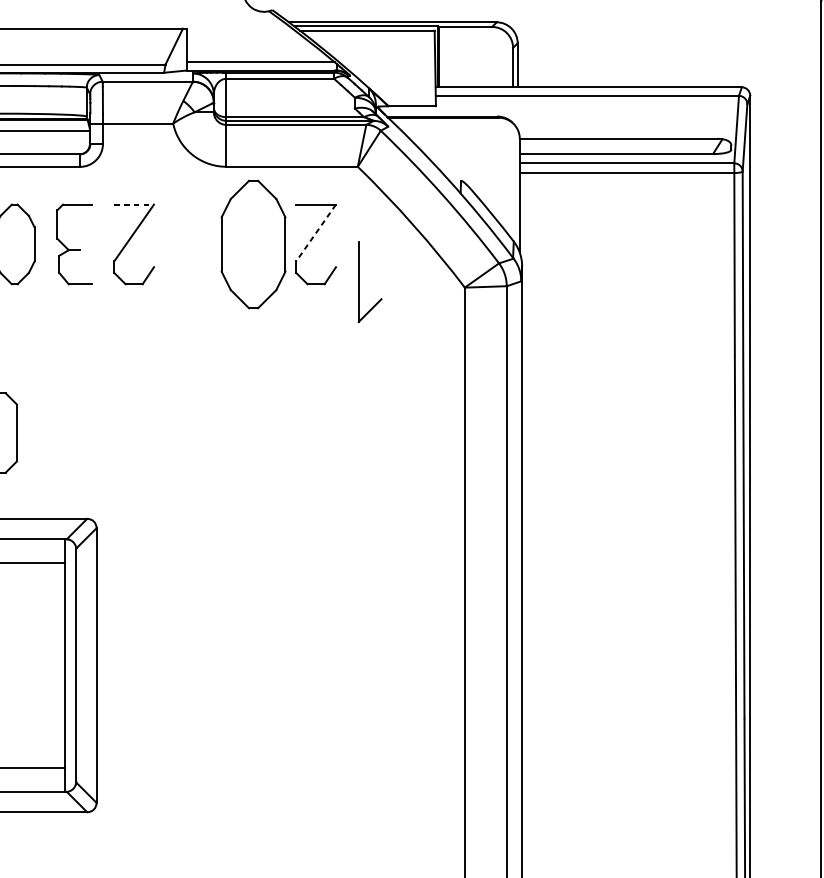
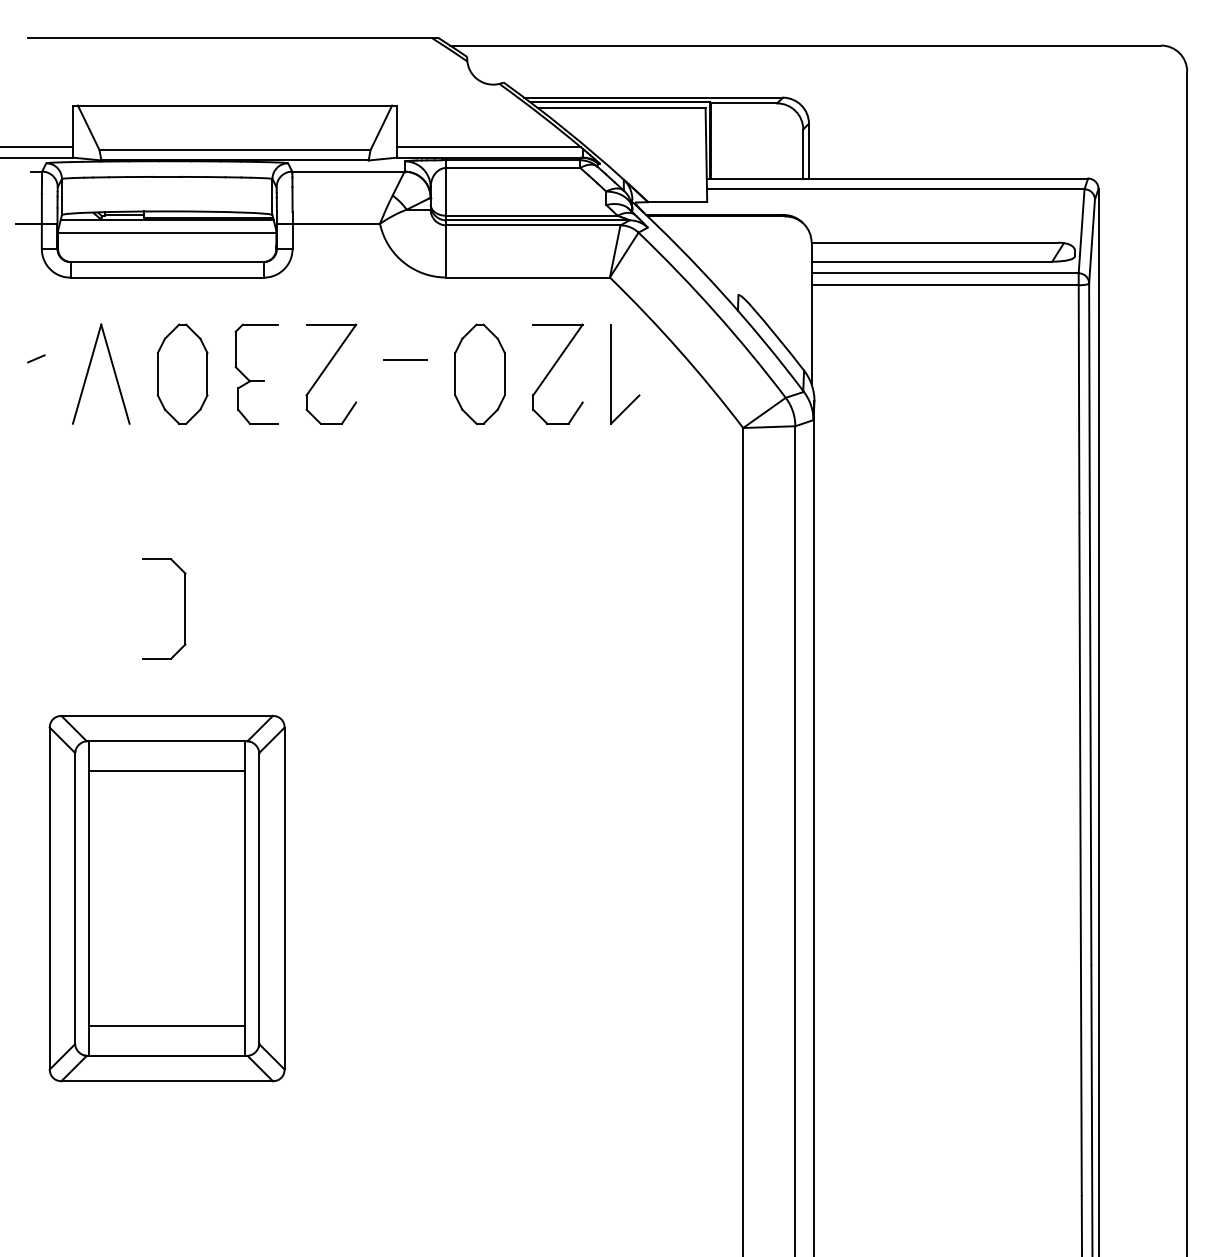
line: (134, 204) -> (331, 324), dashed -> solid
line: (193, 233) -> (405, 360), added
line: (315, 233) -> (557, 360), dashed -> solid
part: (253, 243) -> (479, 373), size x0.62
part: (359, 282) -> (611, 374), moved

